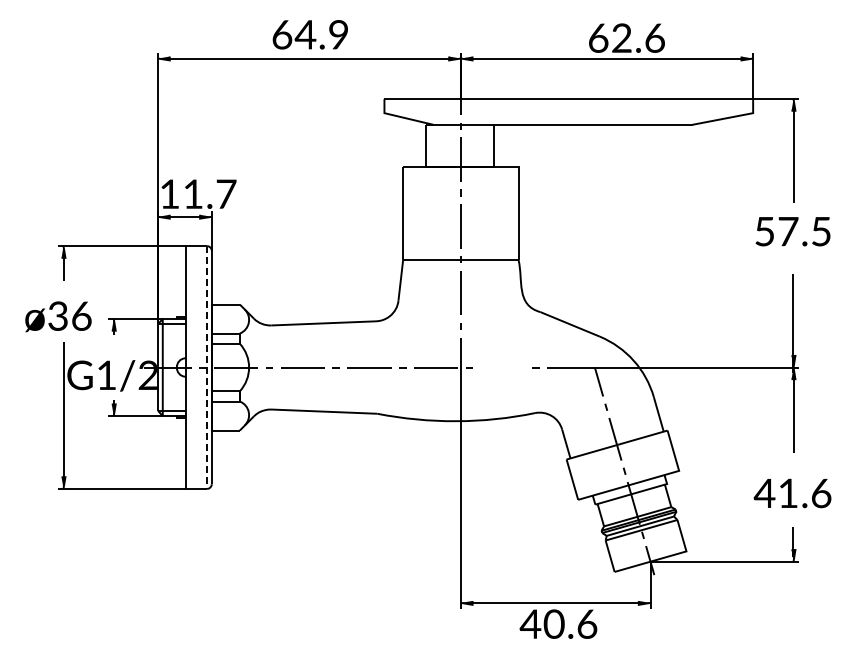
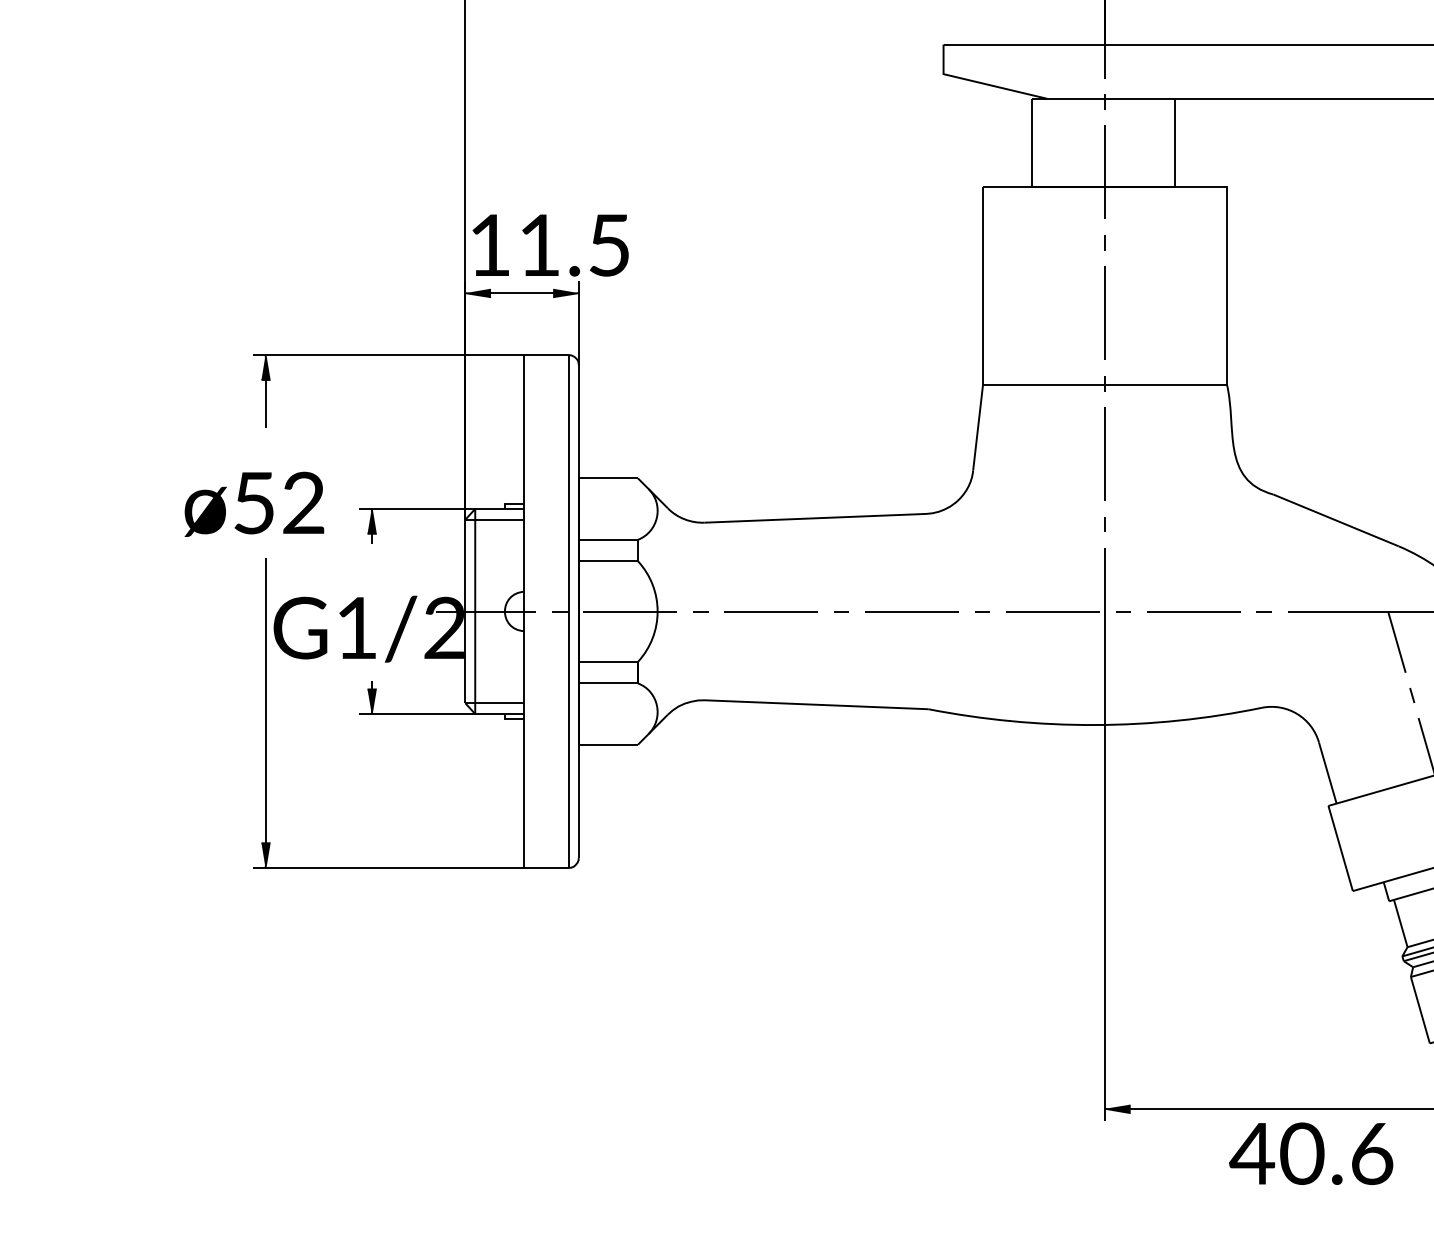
text: (226, 193) -> (609, 243), 11.7 -> 11.5
text: (69, 315) -> (278, 501), ø36 -> ø52
line: (502, 367) -> (1192, 611), added
line: (207, 368) -> (569, 613), dashed -> solid

